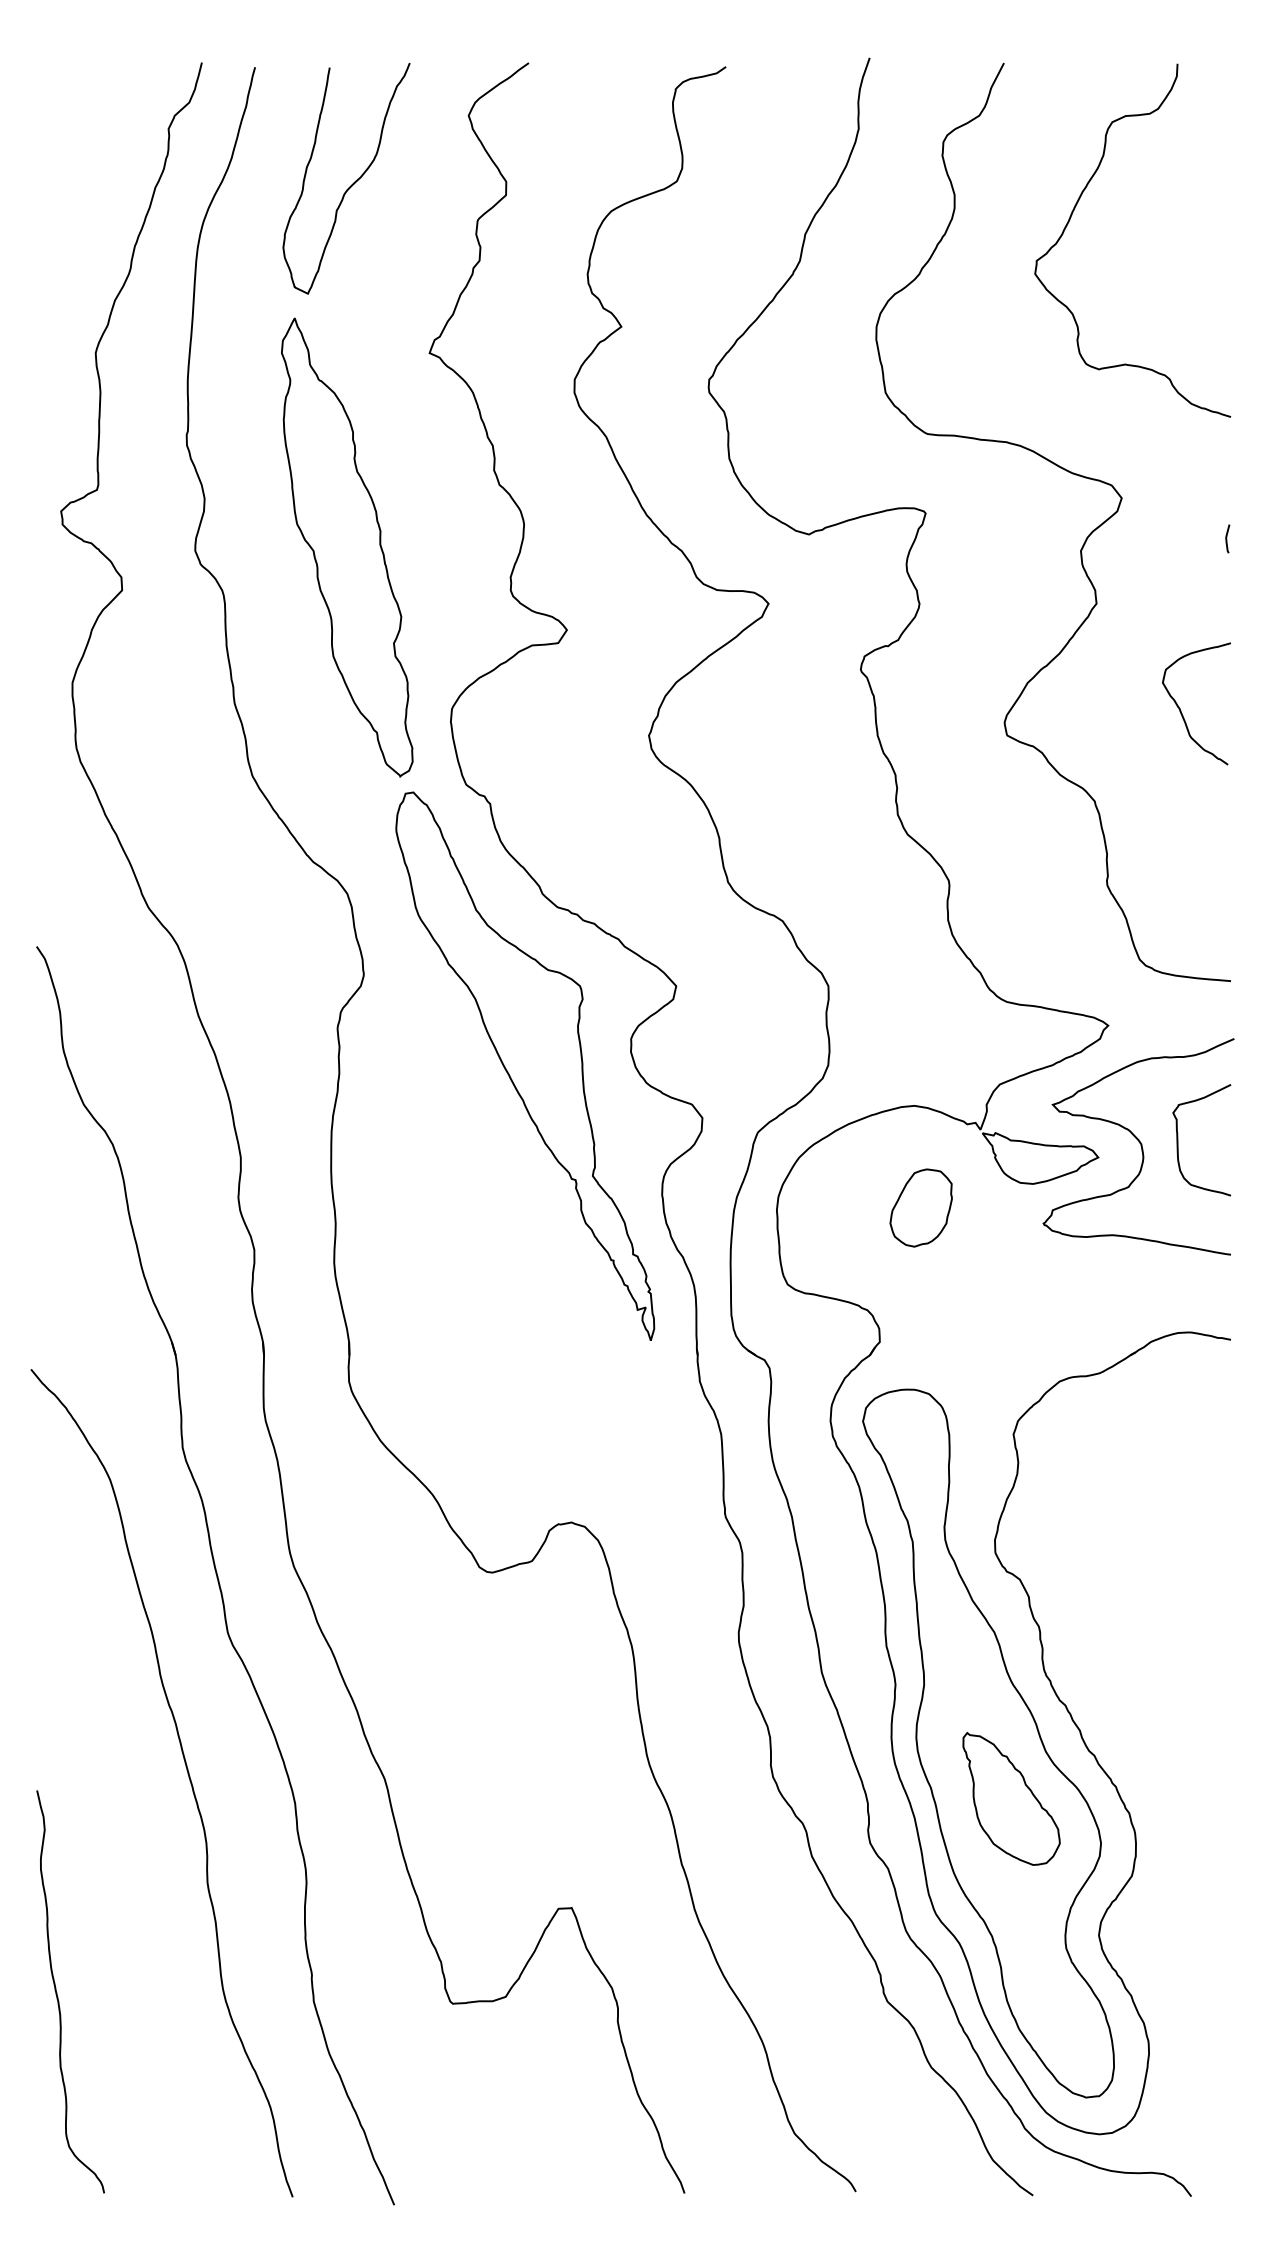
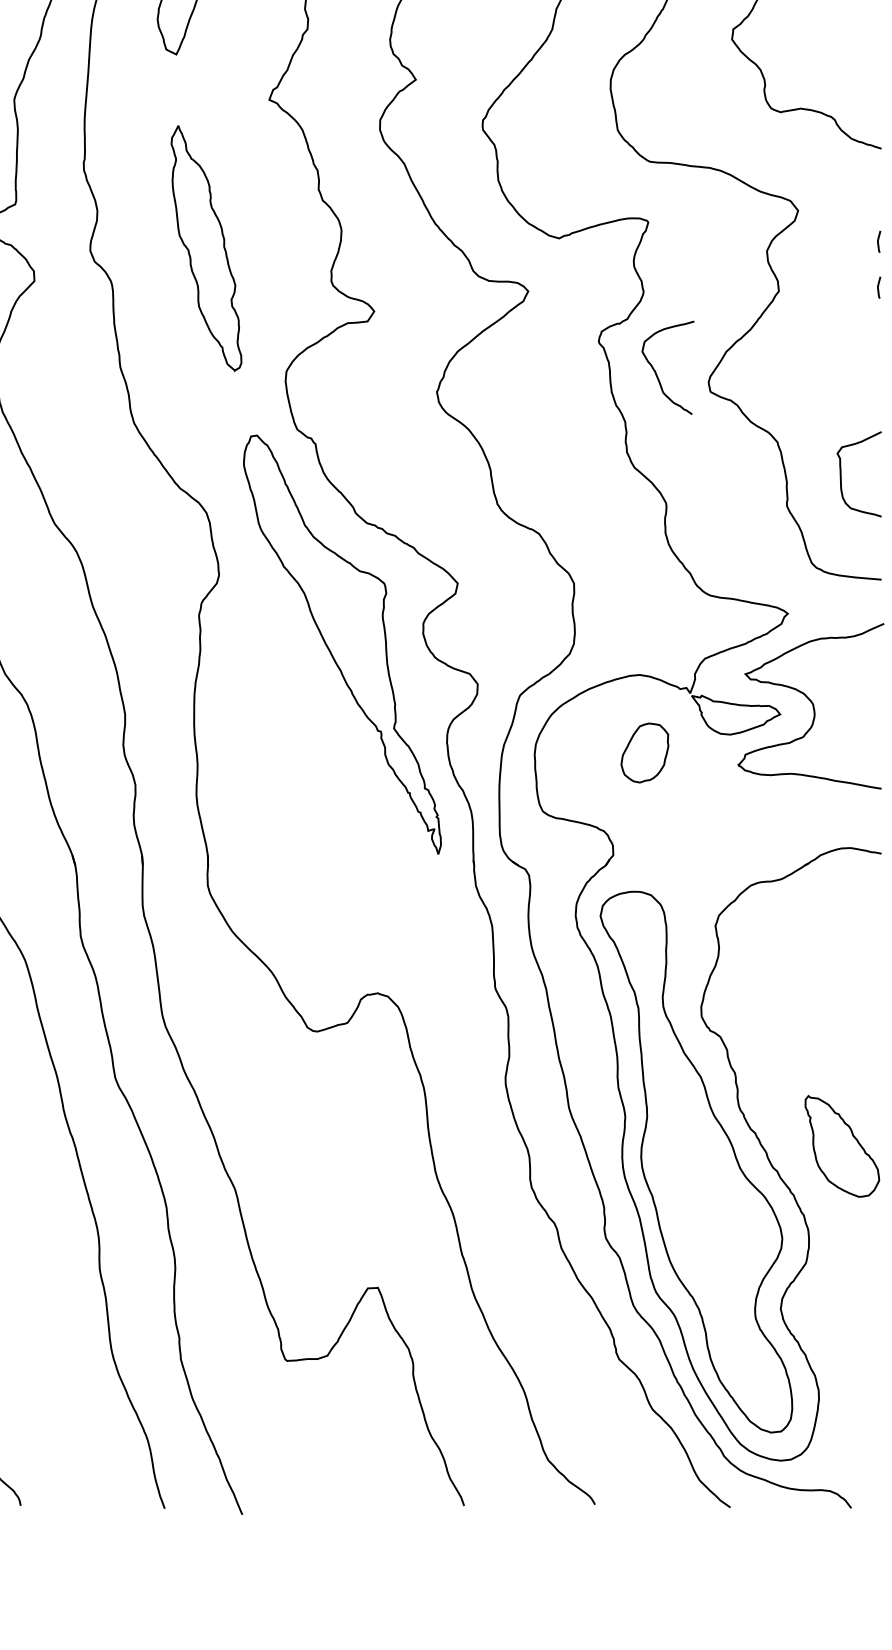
part: (347, 547) -> (206, 248), size x0.7
curve: (1227, 598) -> (878, 287), added
curve: (1181, 710) -> (656, 372), moved
curve: (1178, 1140) -> (841, 474), moved
part: (1011, 1798) -> (842, 1146), moved

